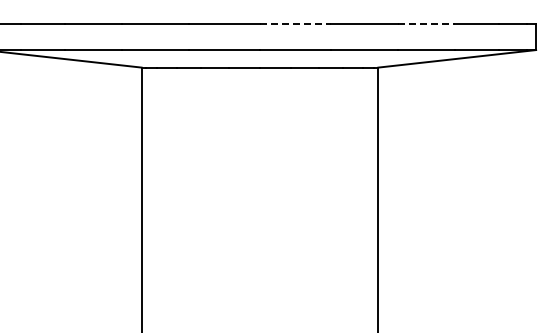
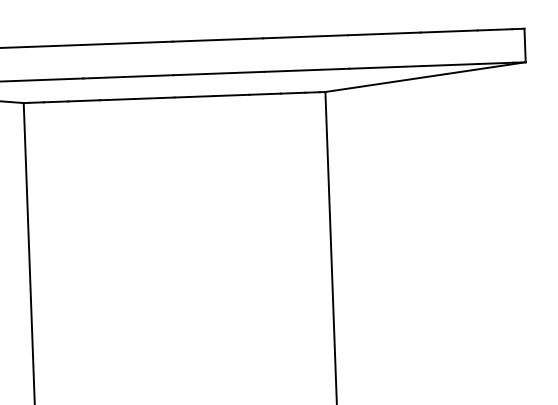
line: (295, 23) -> (217, 39), dashed -> solid
line: (426, 23) -> (384, 33), dashed -> solid

